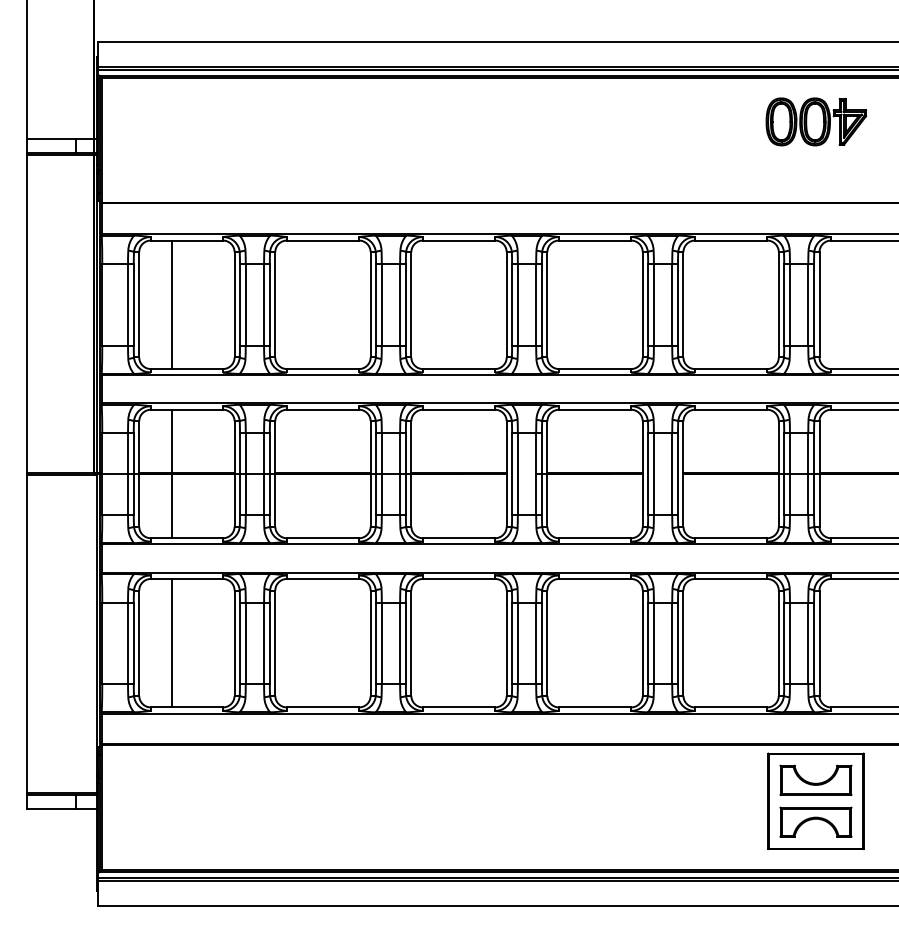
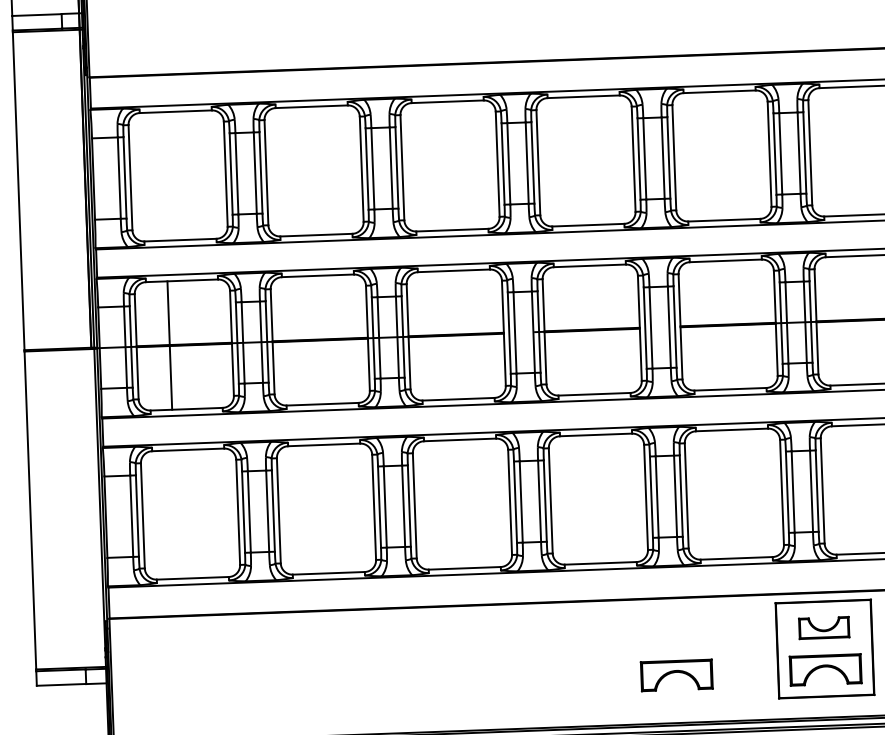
line: (172, 304) -> (163, 176), removed
line: (172, 642) -> (176, 513), removed
part: (815, 779) -> (823, 627), size x0.7
part: (666, 821) -> (676, 674), added

